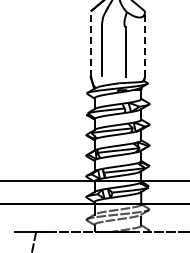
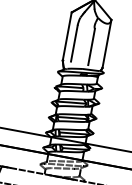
line: (90, 44) -> (66, 36), dashed -> solid
line: (145, 44) -> (107, 44), dashed -> solid

